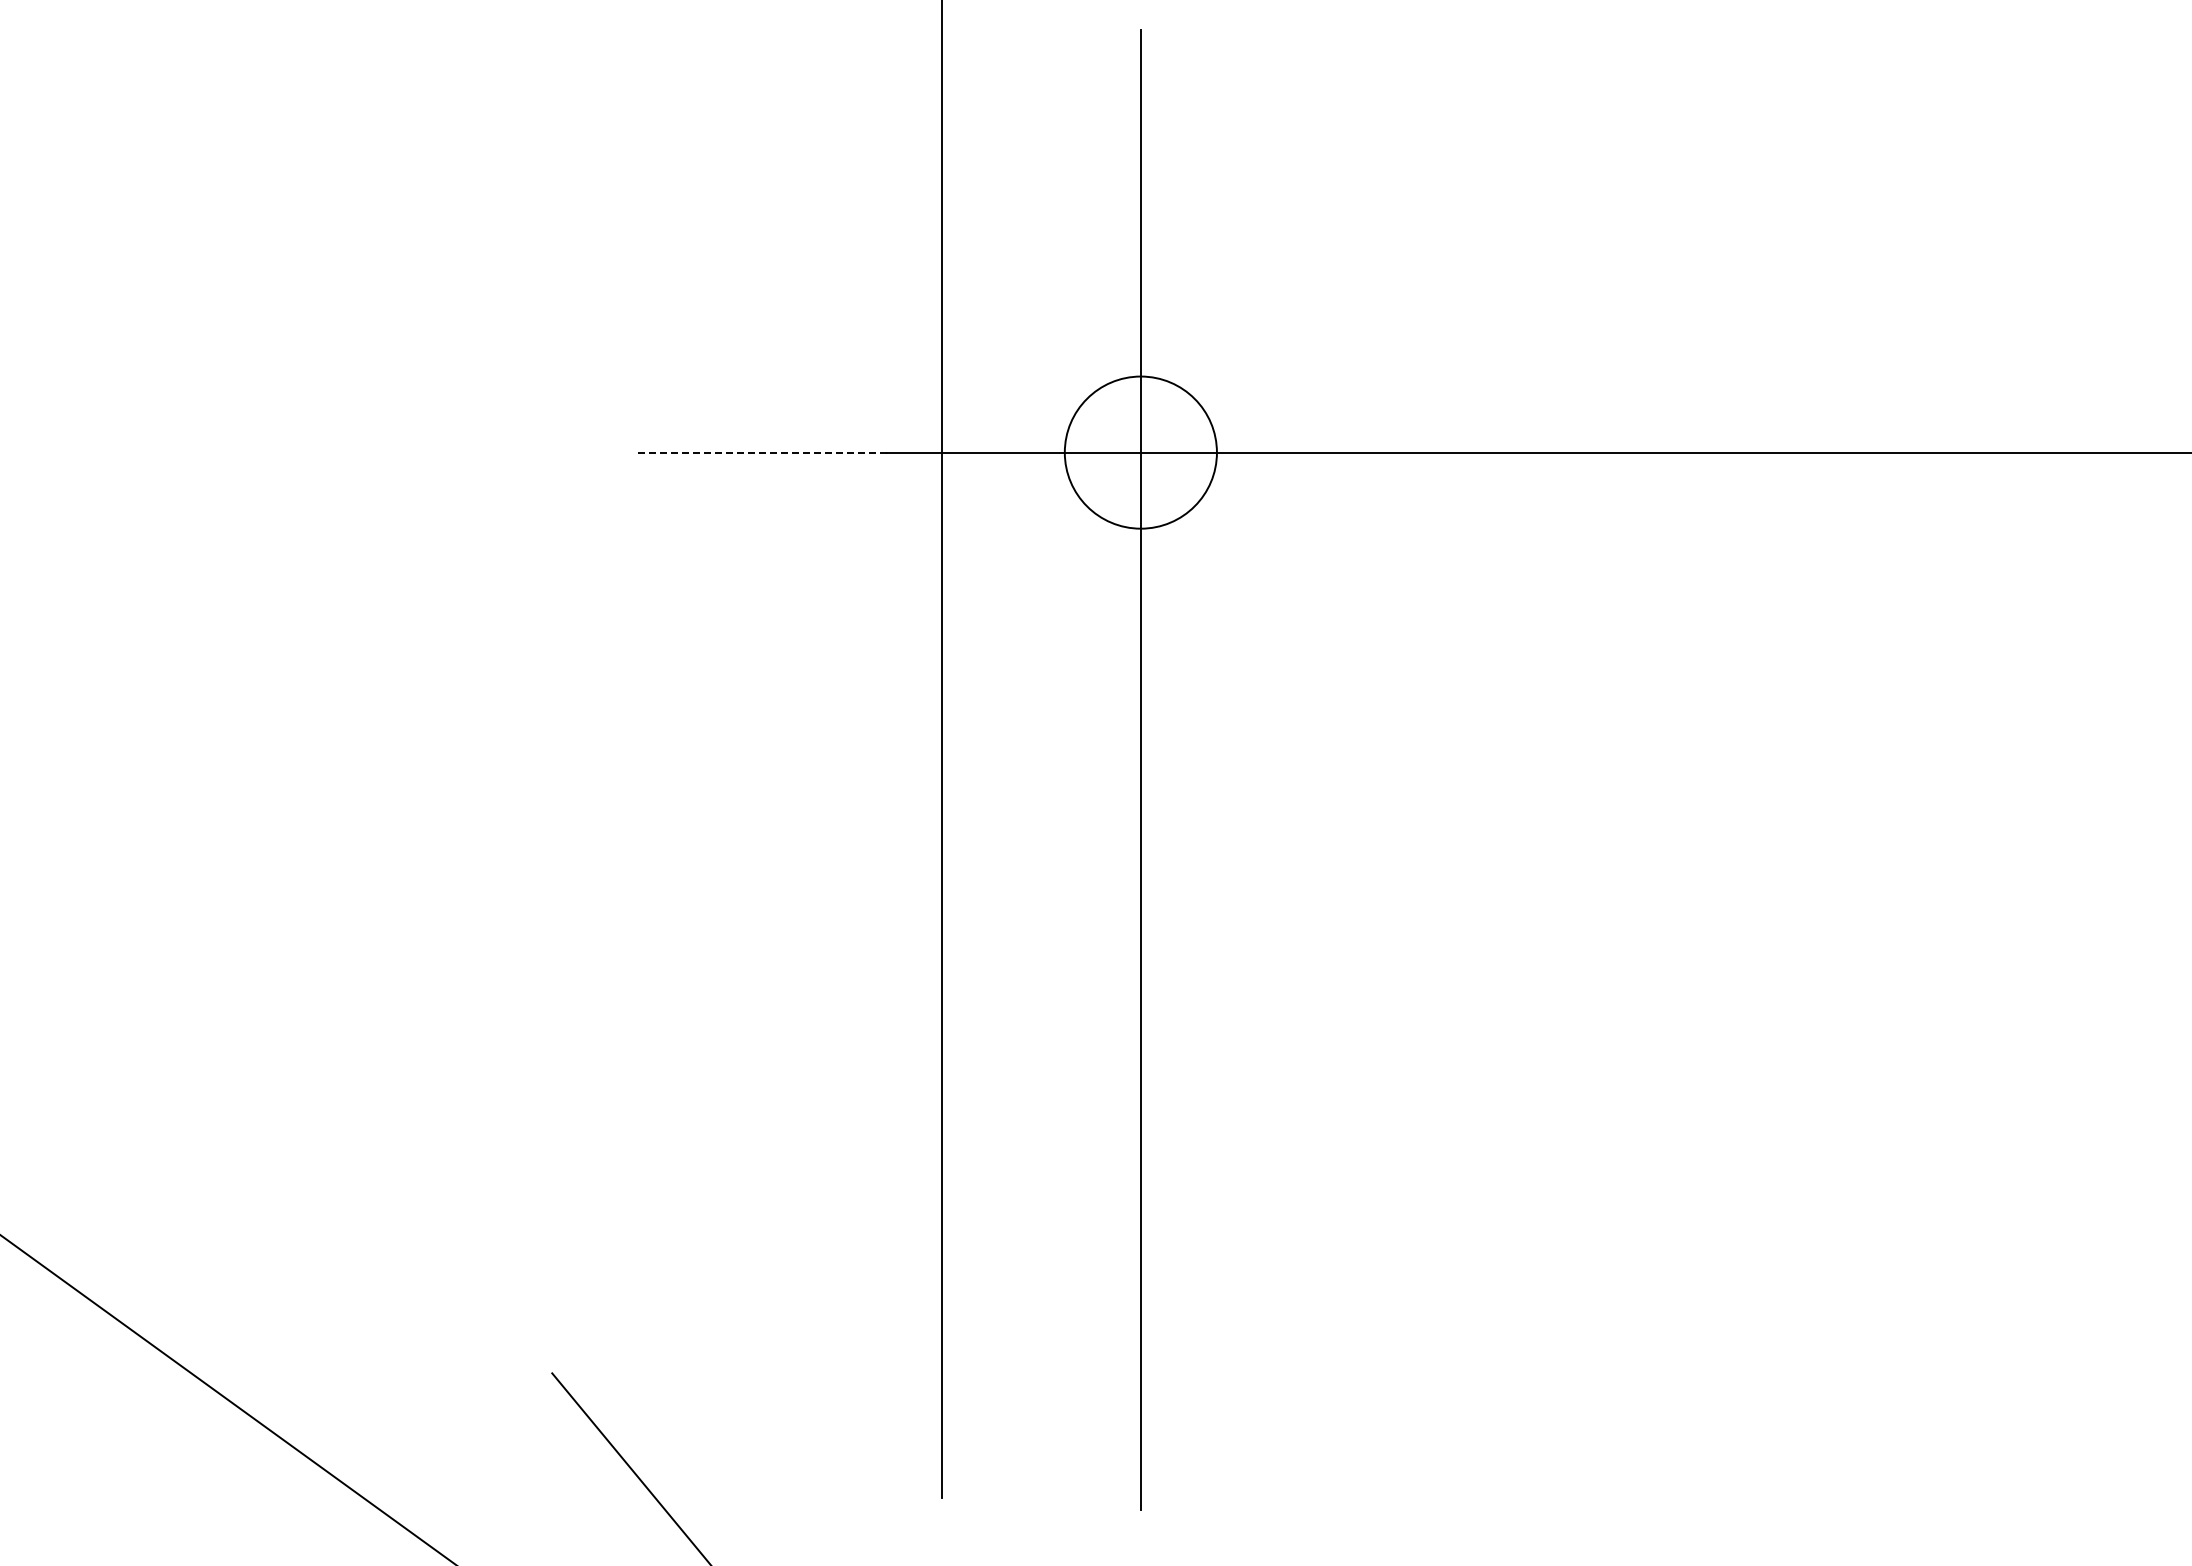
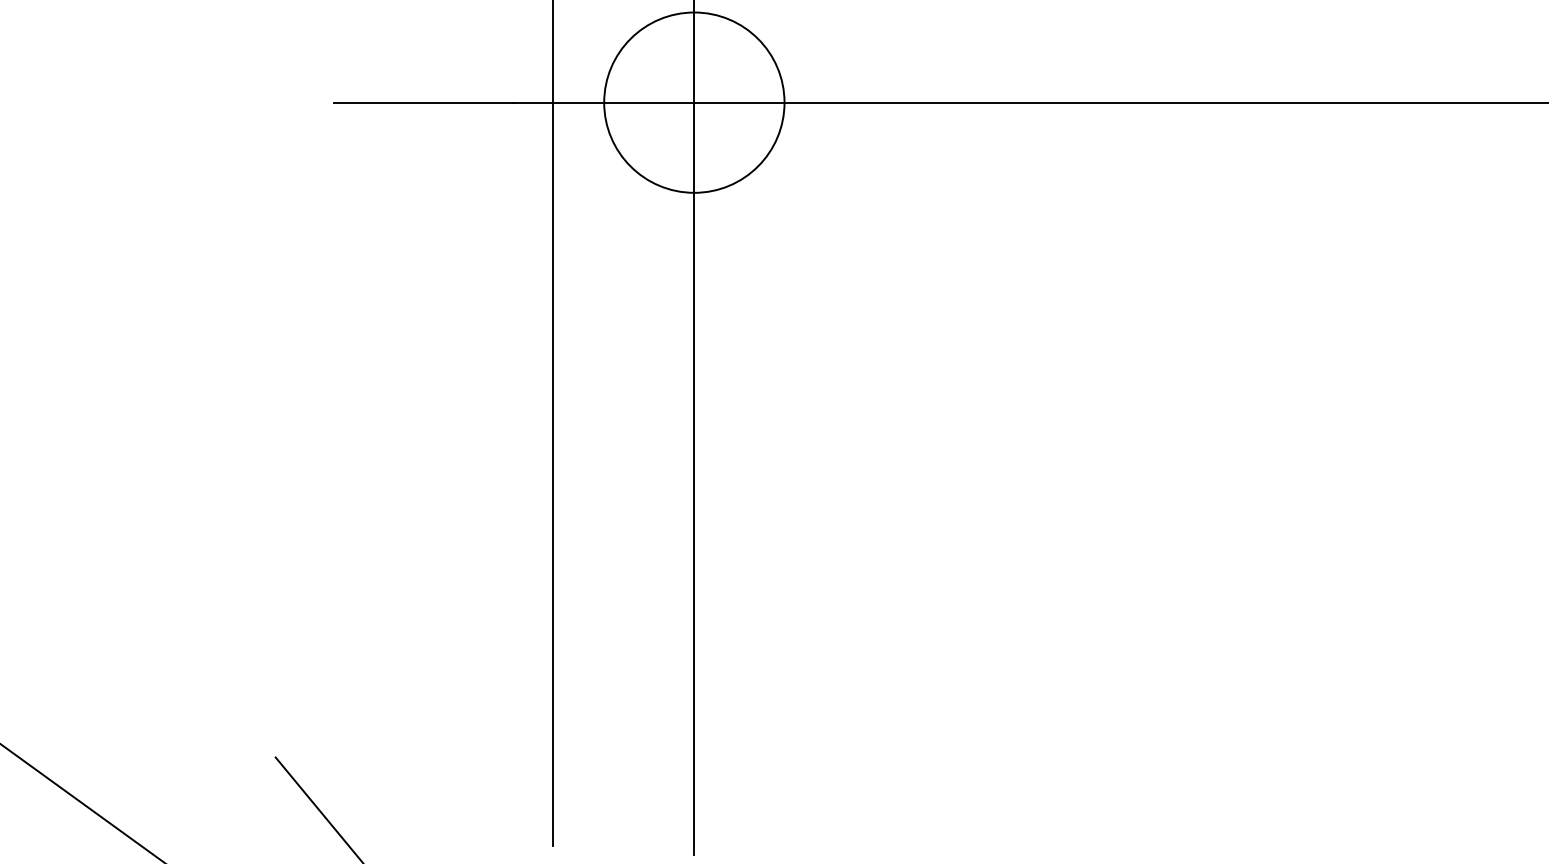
line: (760, 452) -> (423, 102), dashed -> solid
circle: (1140, 452) -> (694, 102), size x1.67

